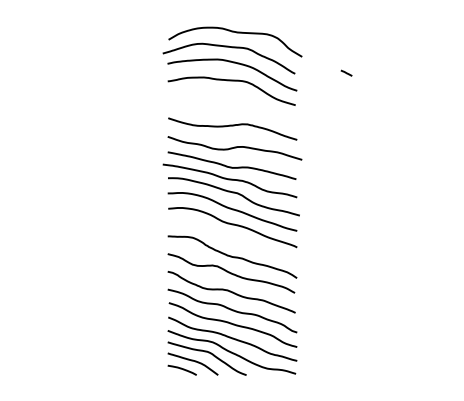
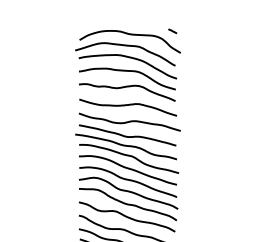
line: (346, 72) -> (172, 30), moved
curve: (231, 102) -> (127, 87), added
curve: (232, 240) -> (127, 192), added

